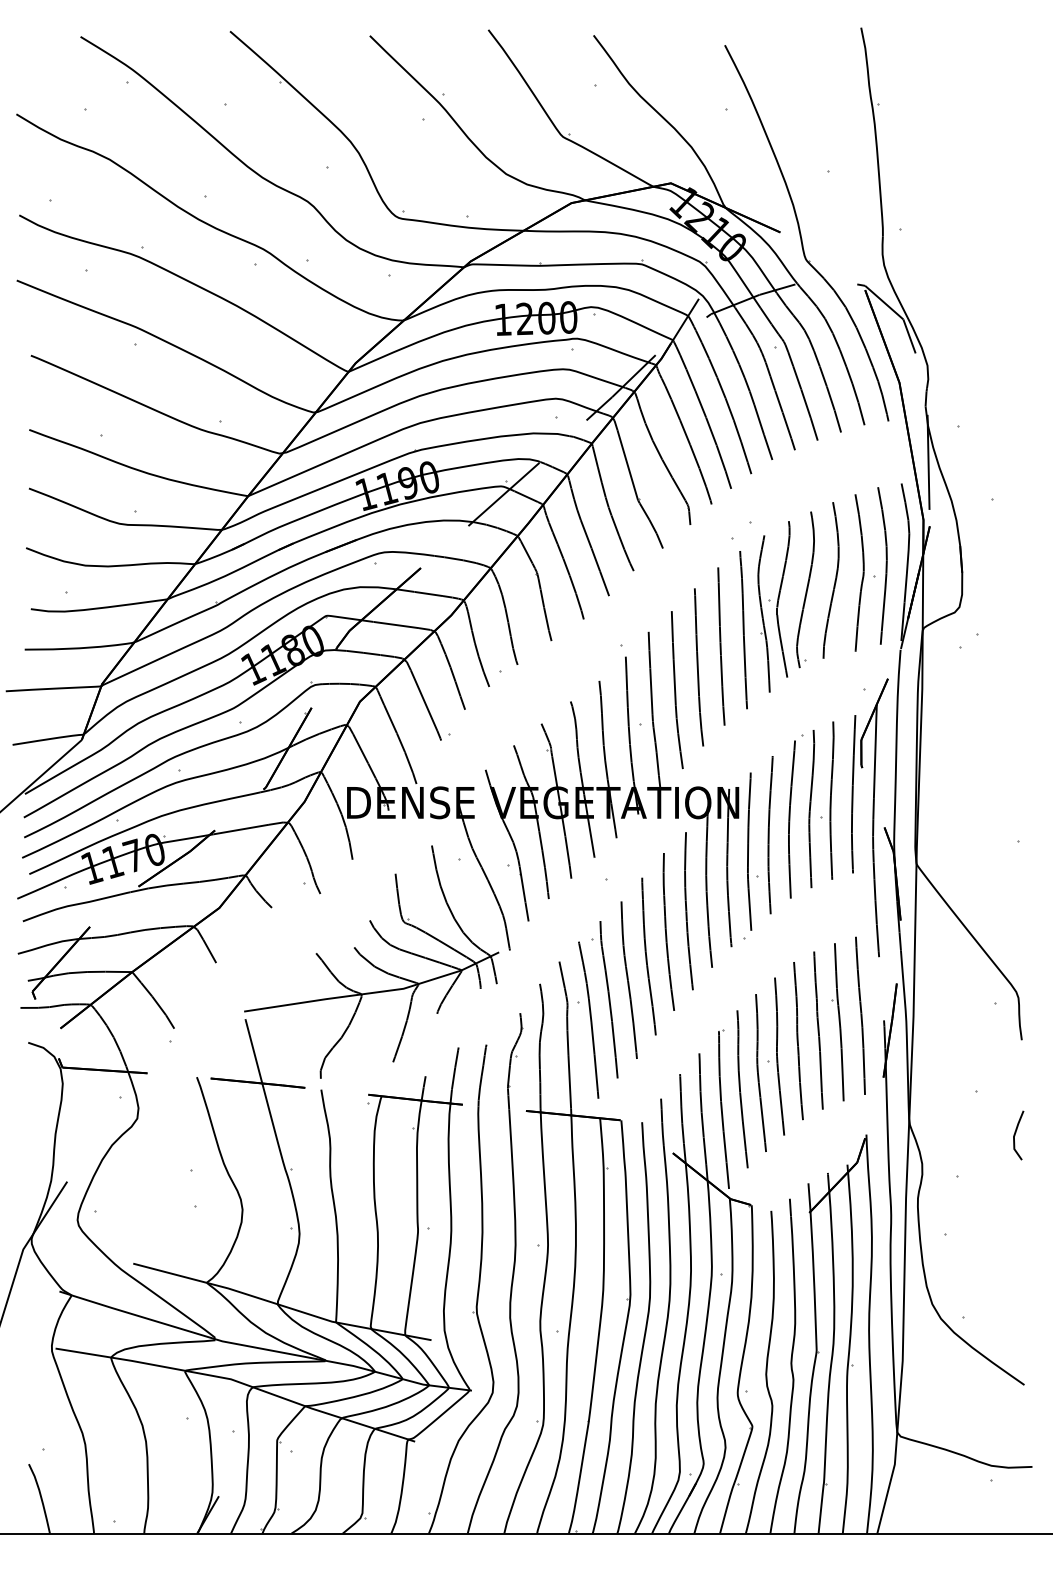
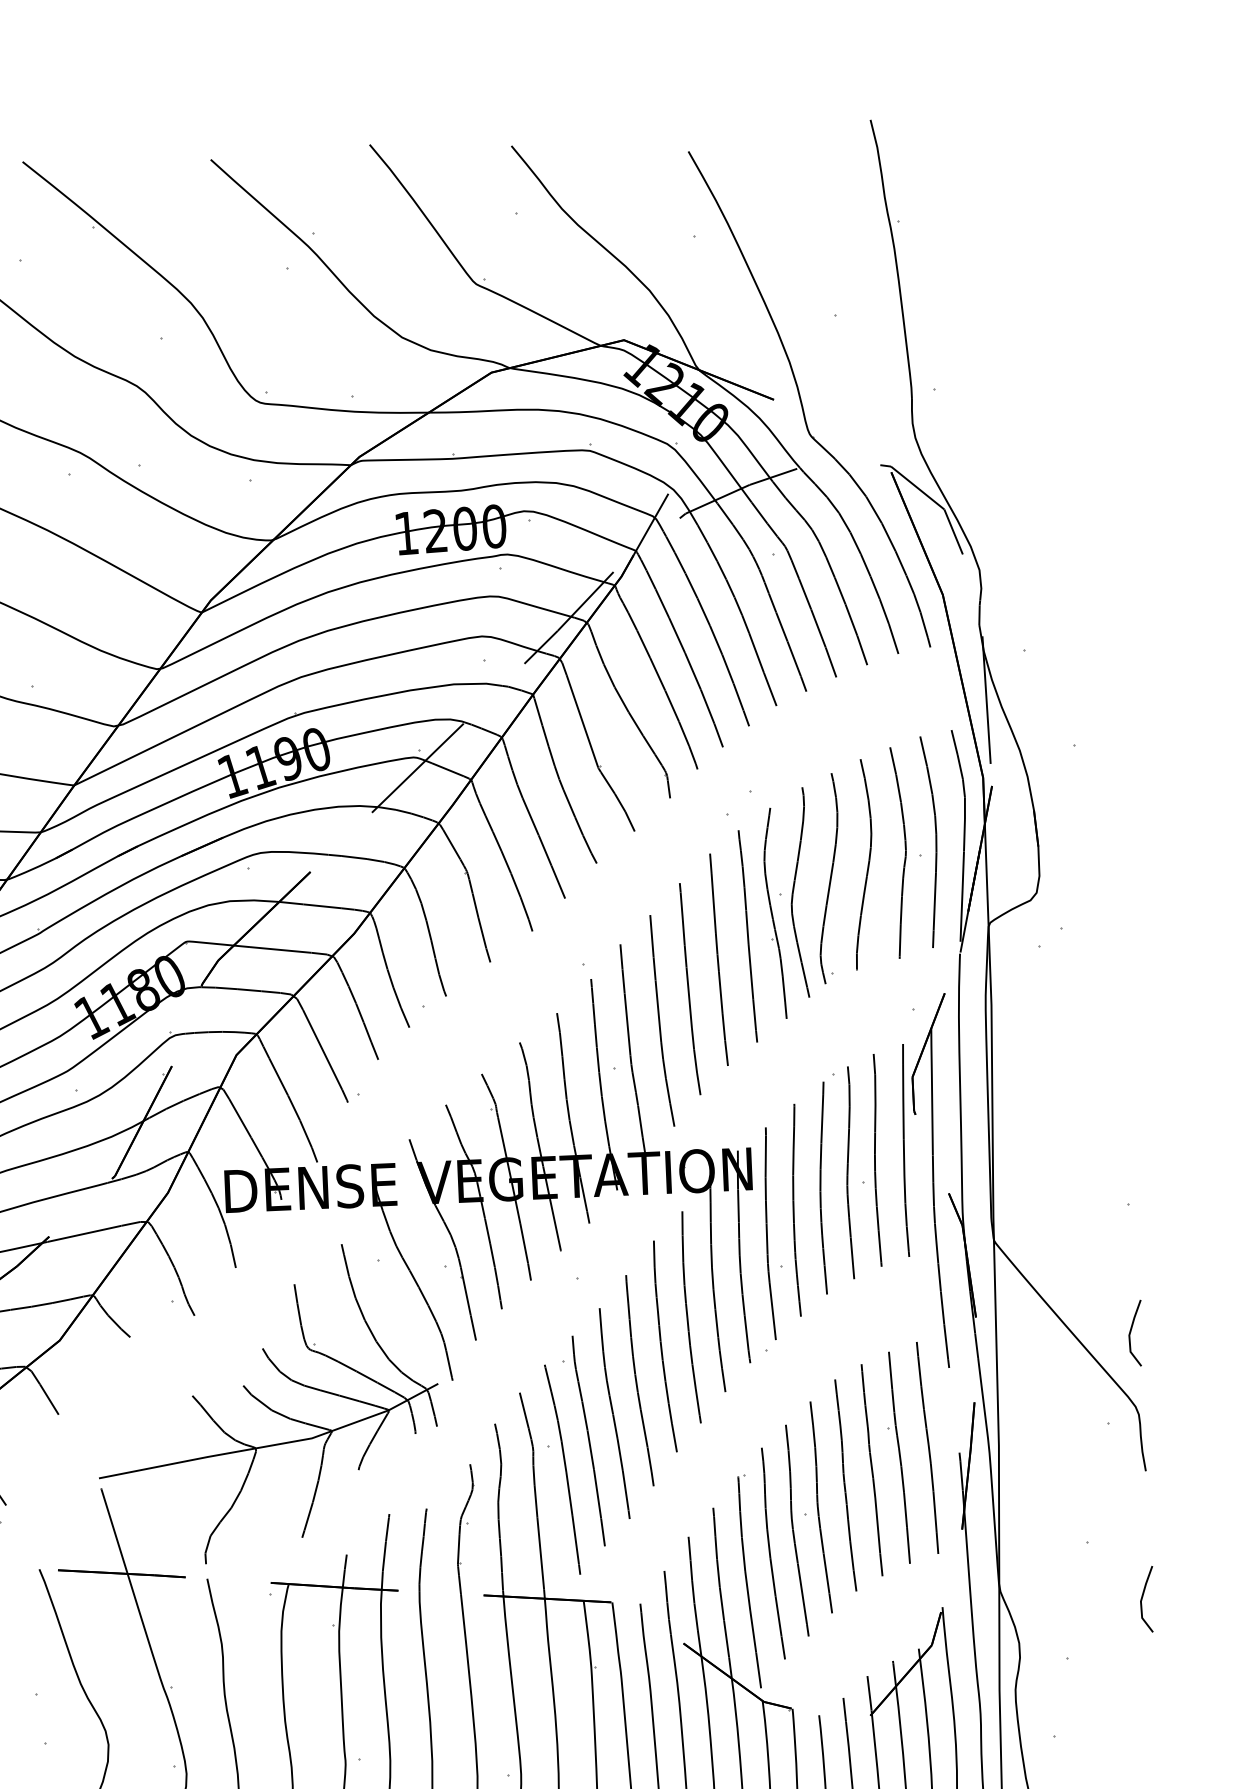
line: (1015, 937) -> (1131, 1333), added

